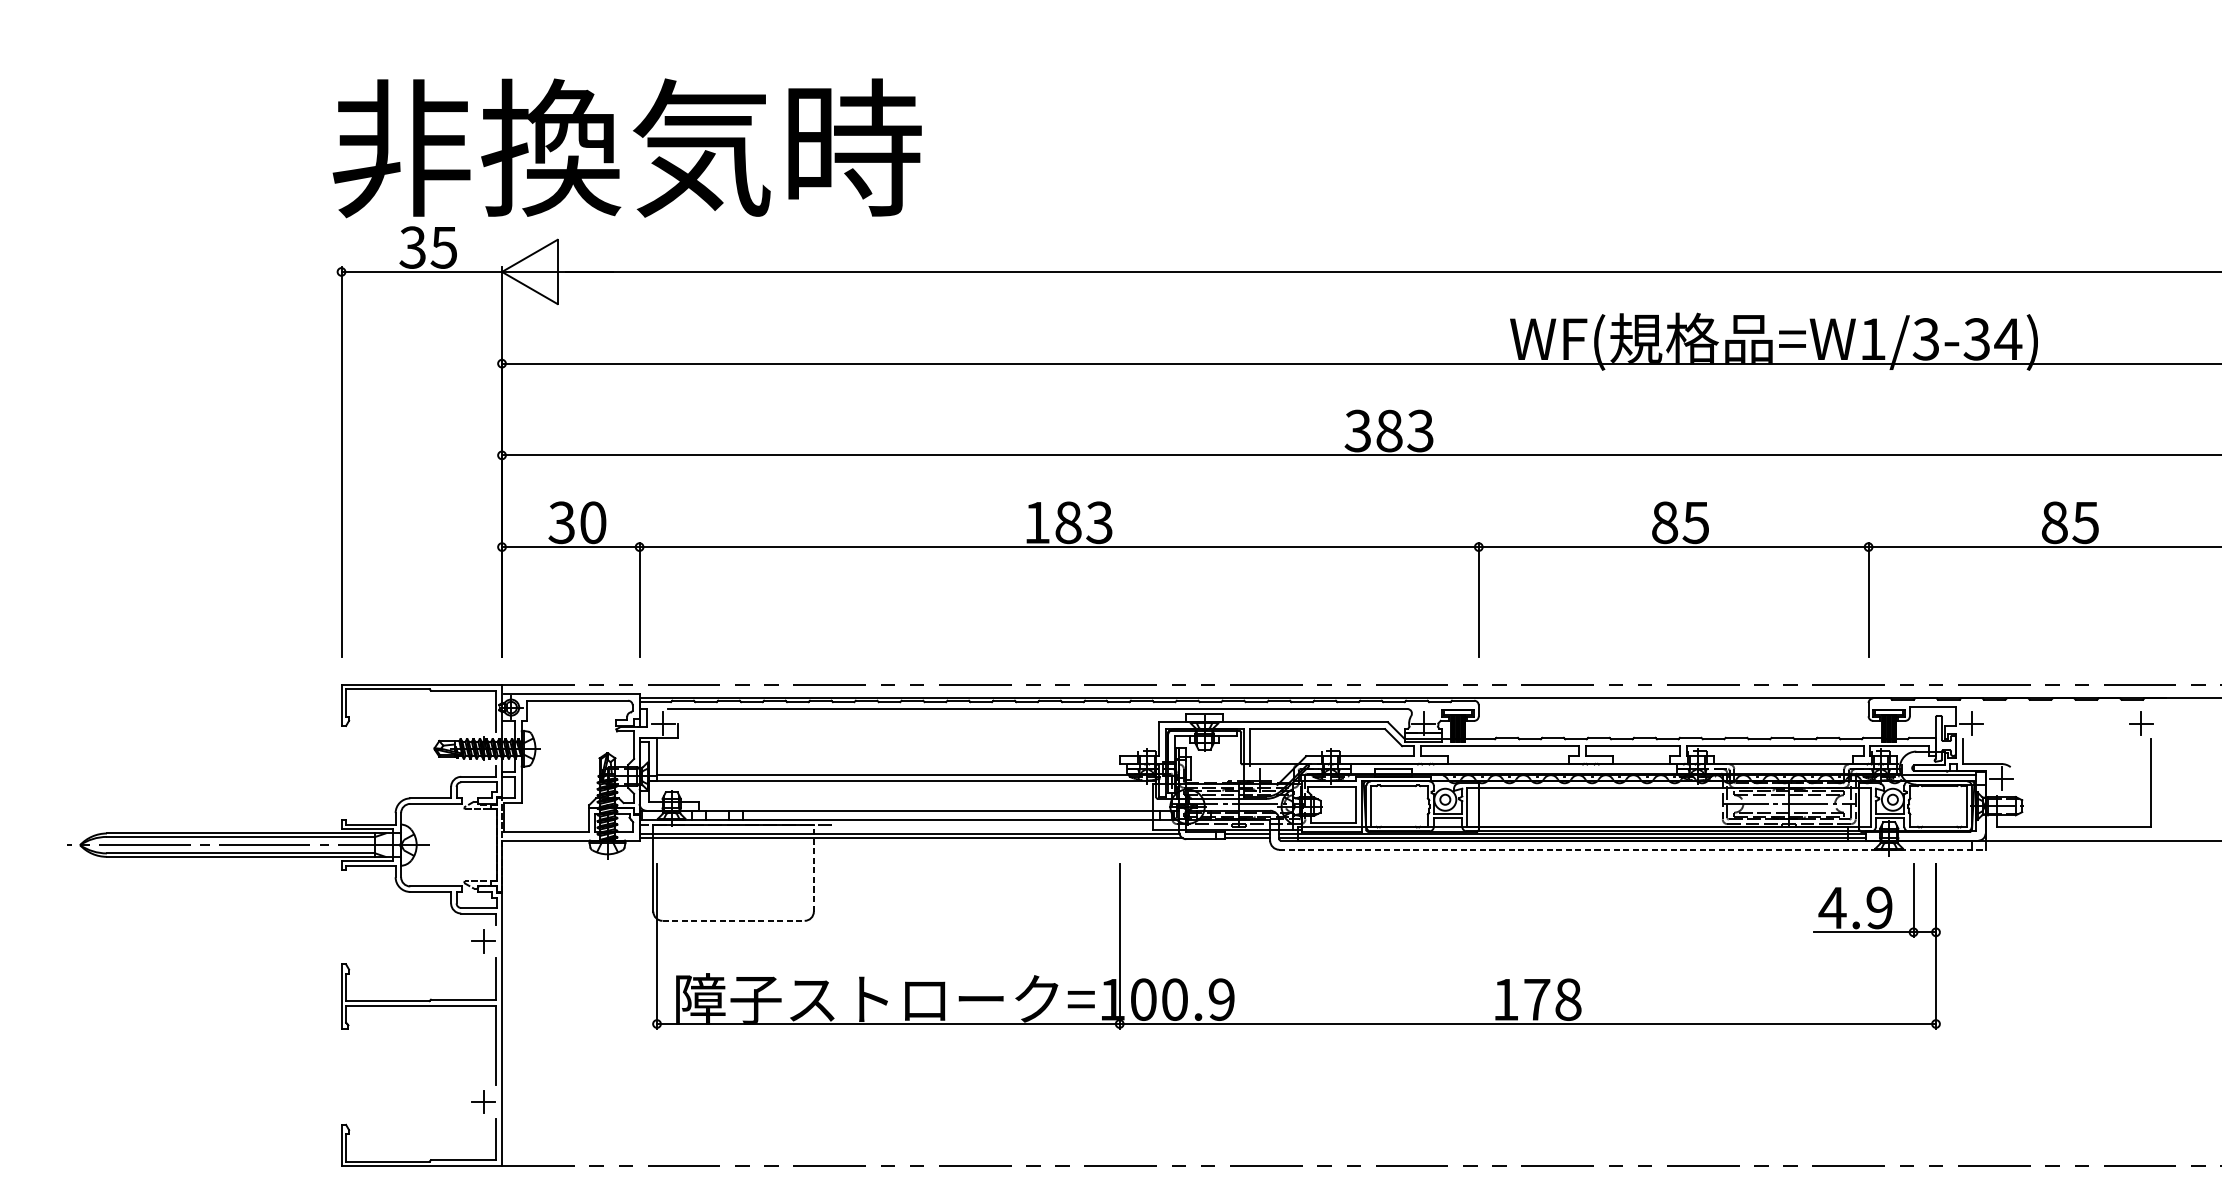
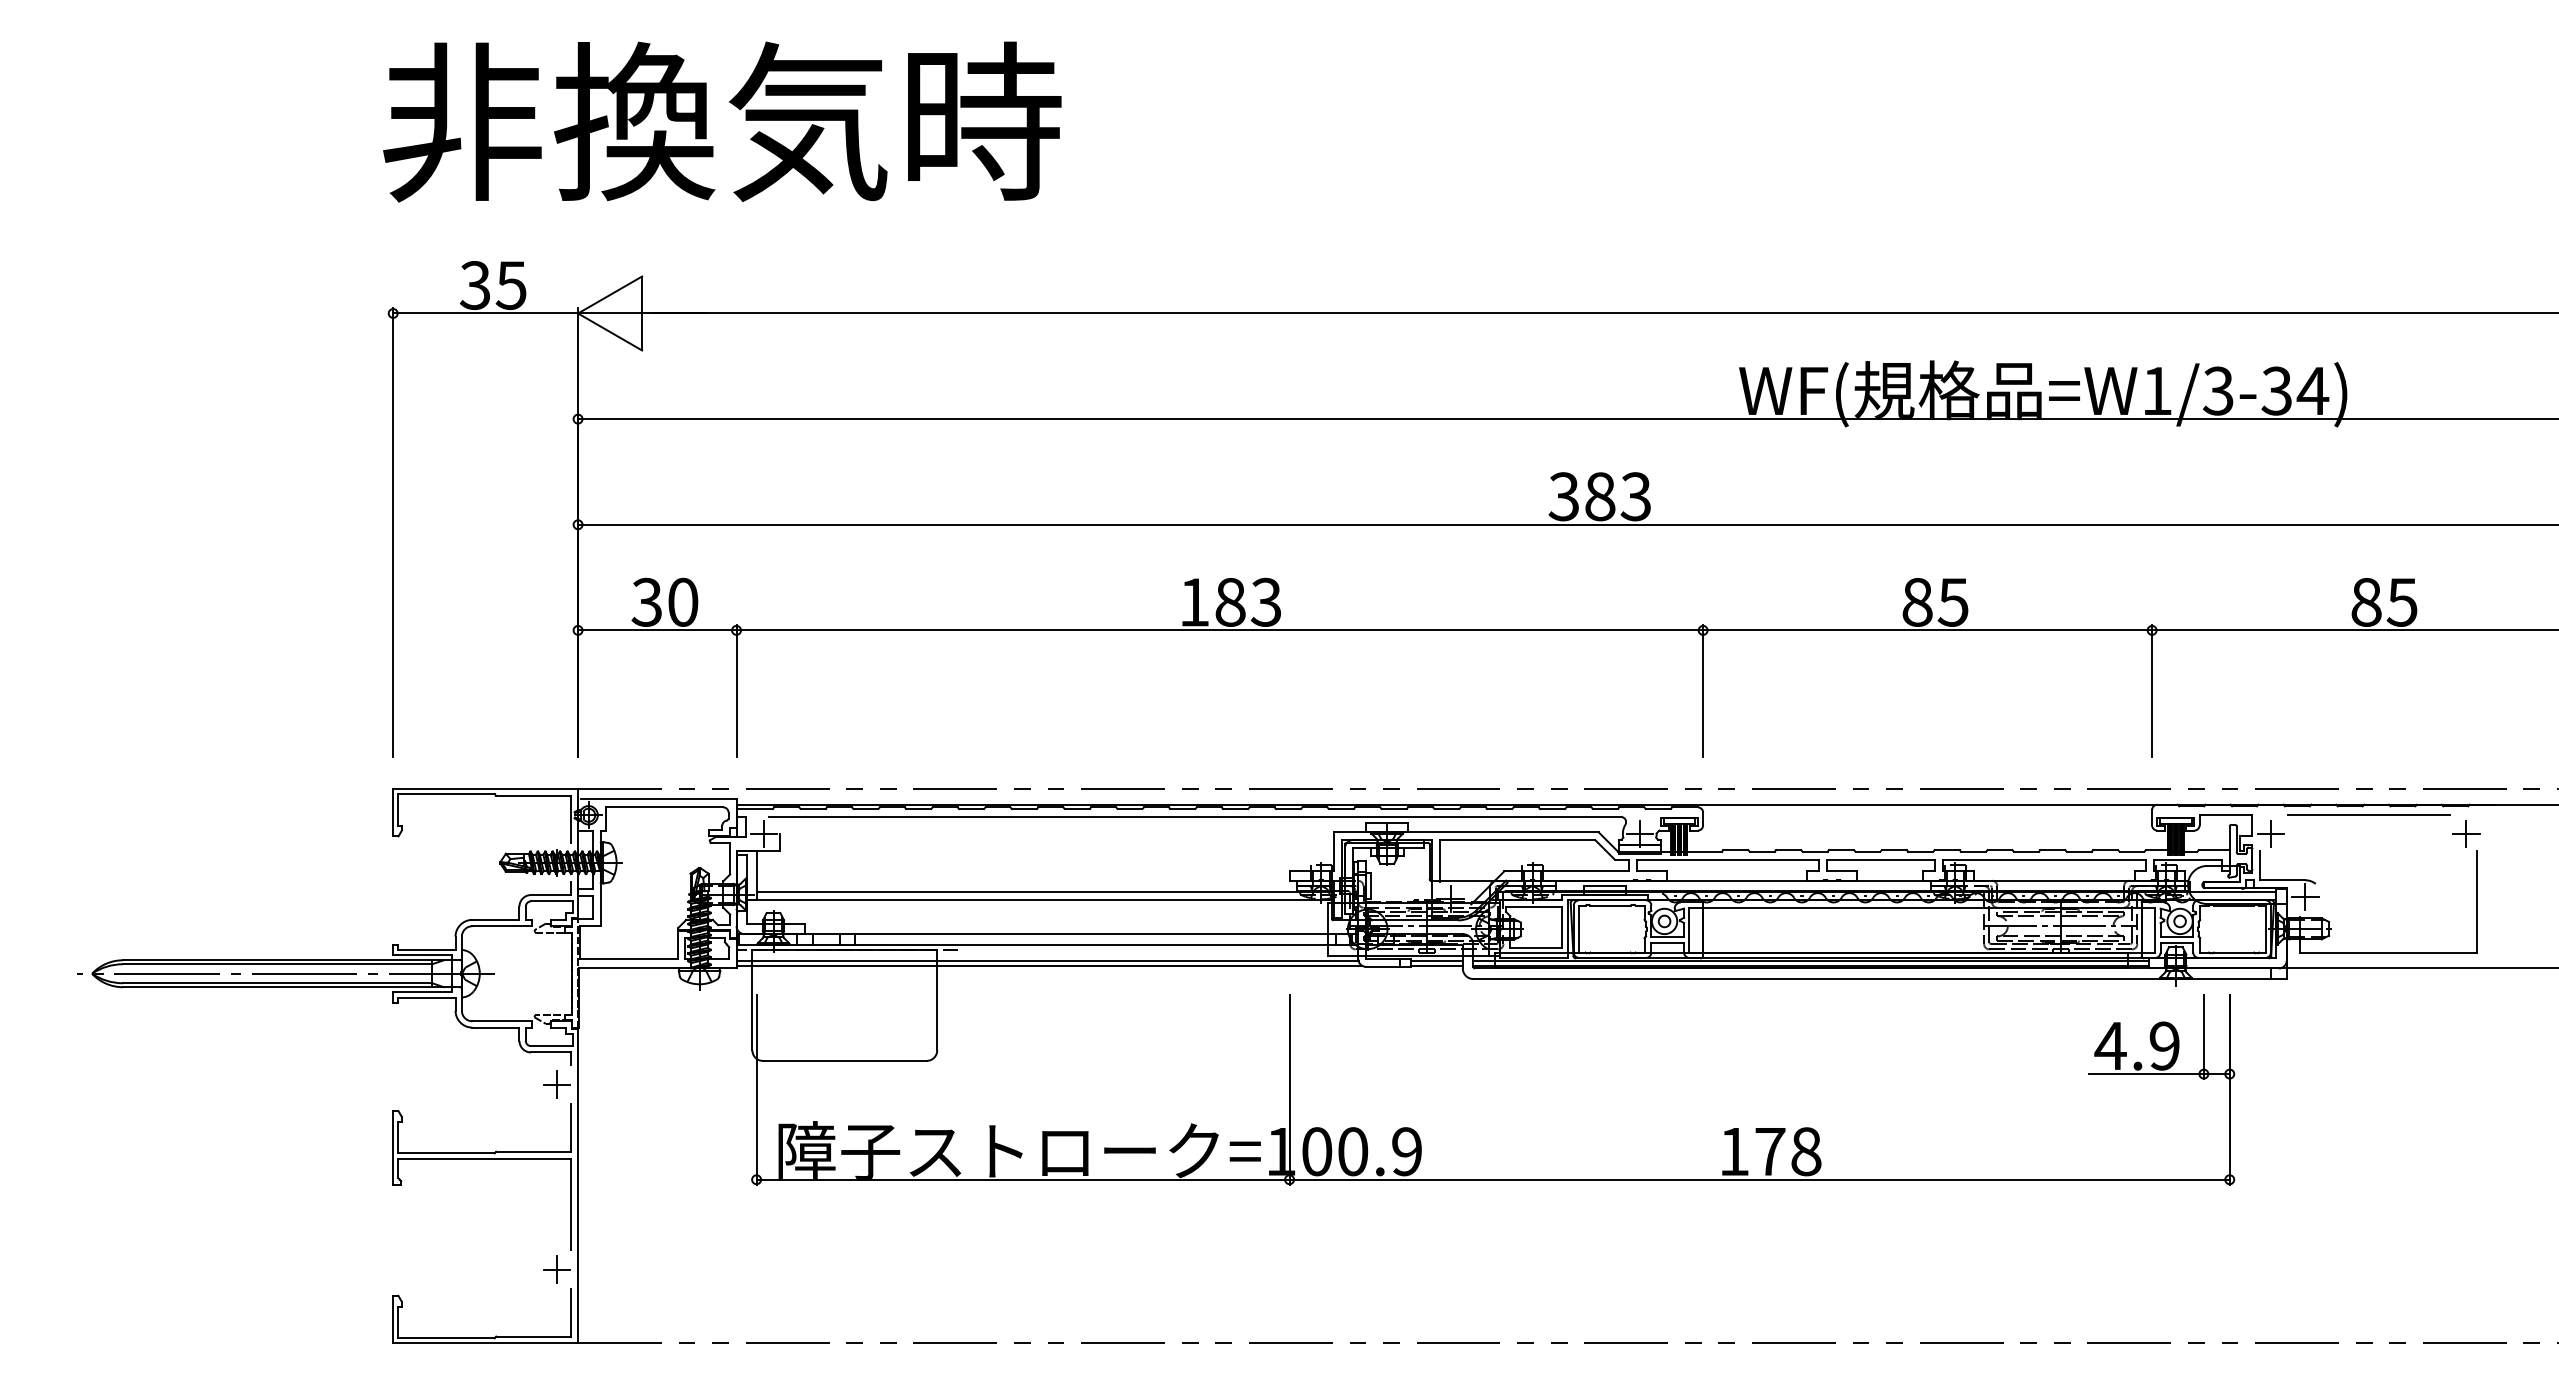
text: (627, 147) -> (722, 121), moved
line: (2056, 706) -> (2368, 814), added
line: (1632, 850) -> (1880, 979), dashed -> solid
line: (814, 867) -> (937, 999), dashed -> solid
line: (733, 920) -> (844, 1060), dashed -> solid

